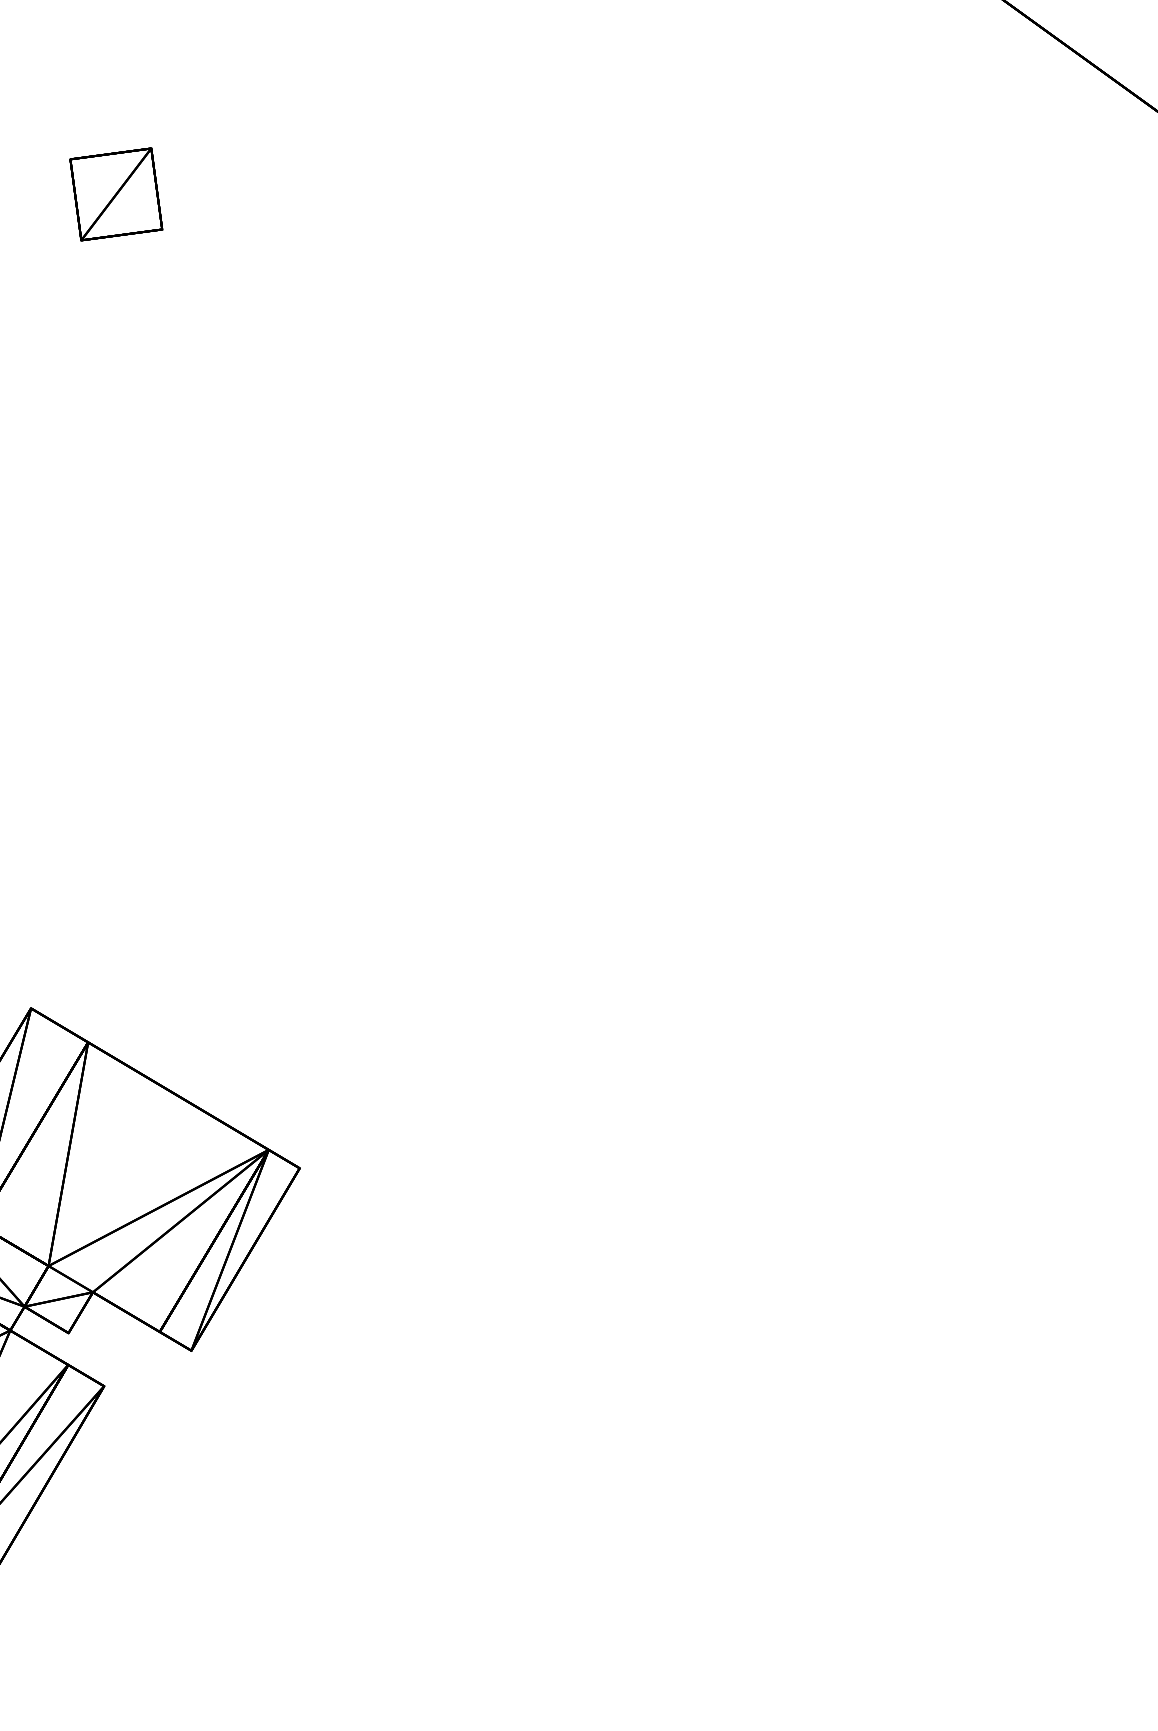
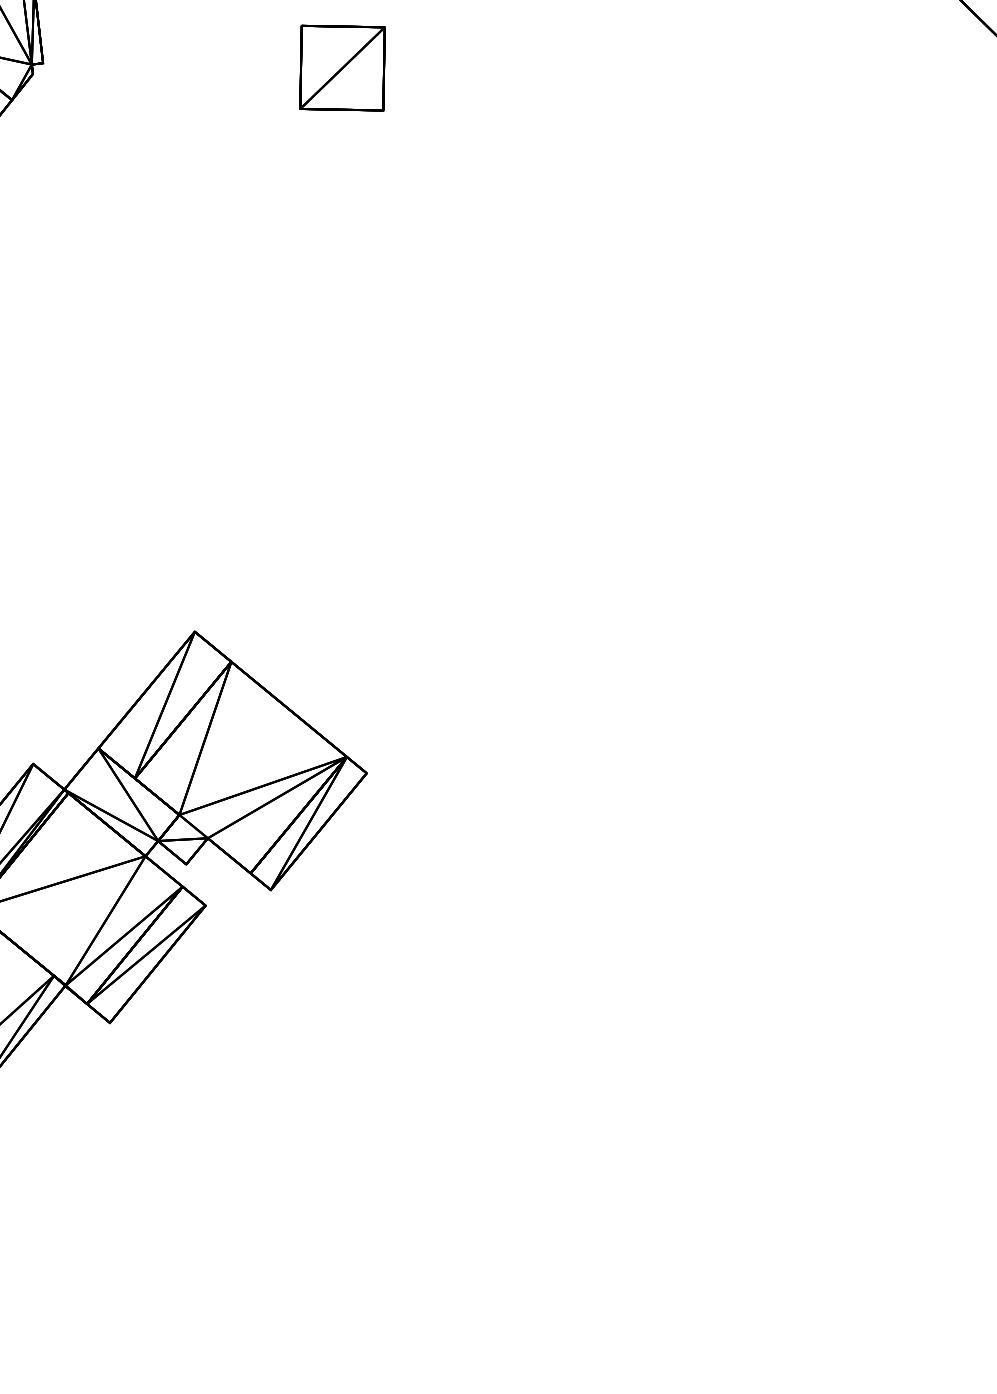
part: (116, 193) -> (342, 67), size x1.43

